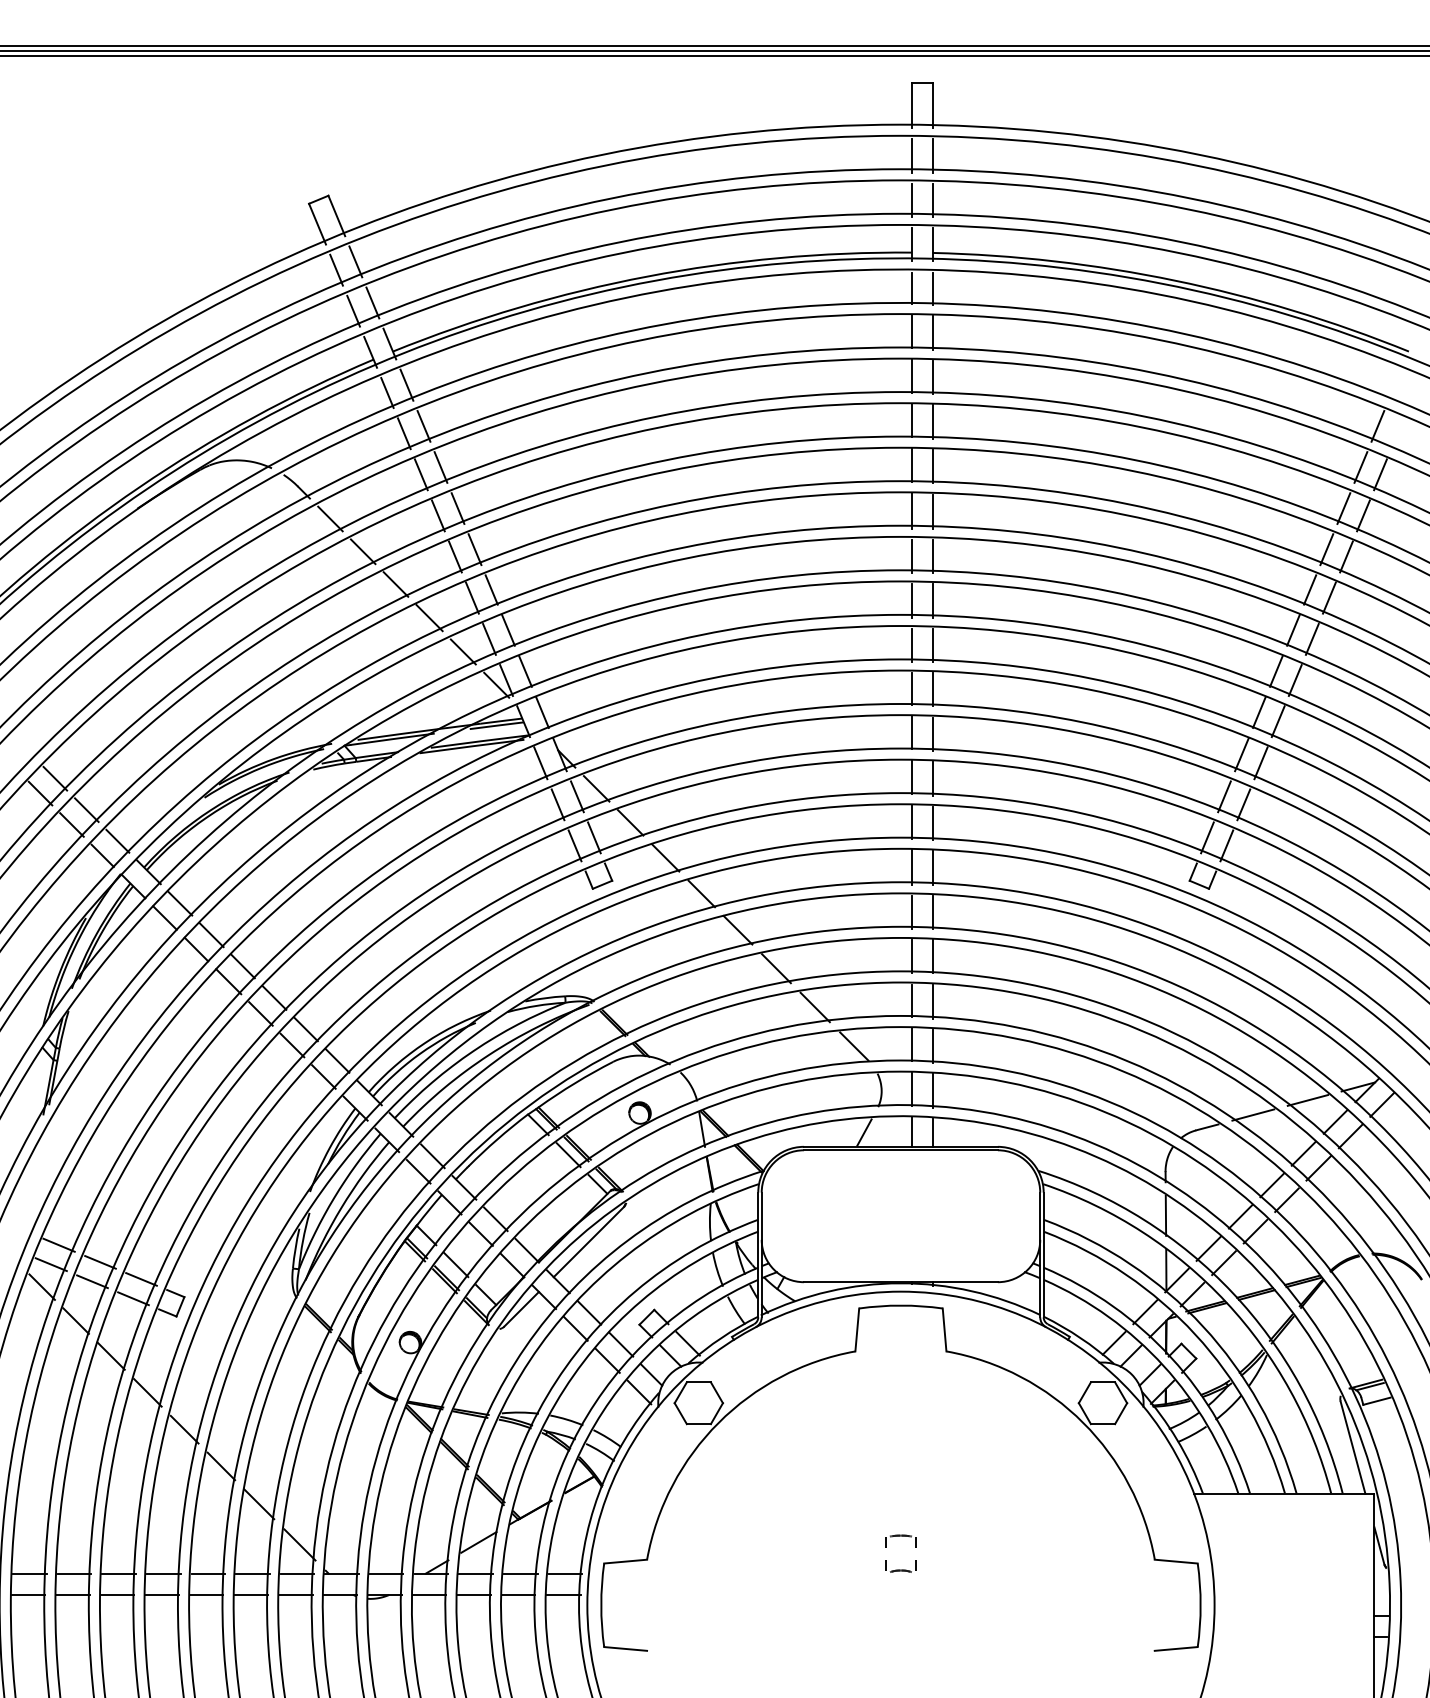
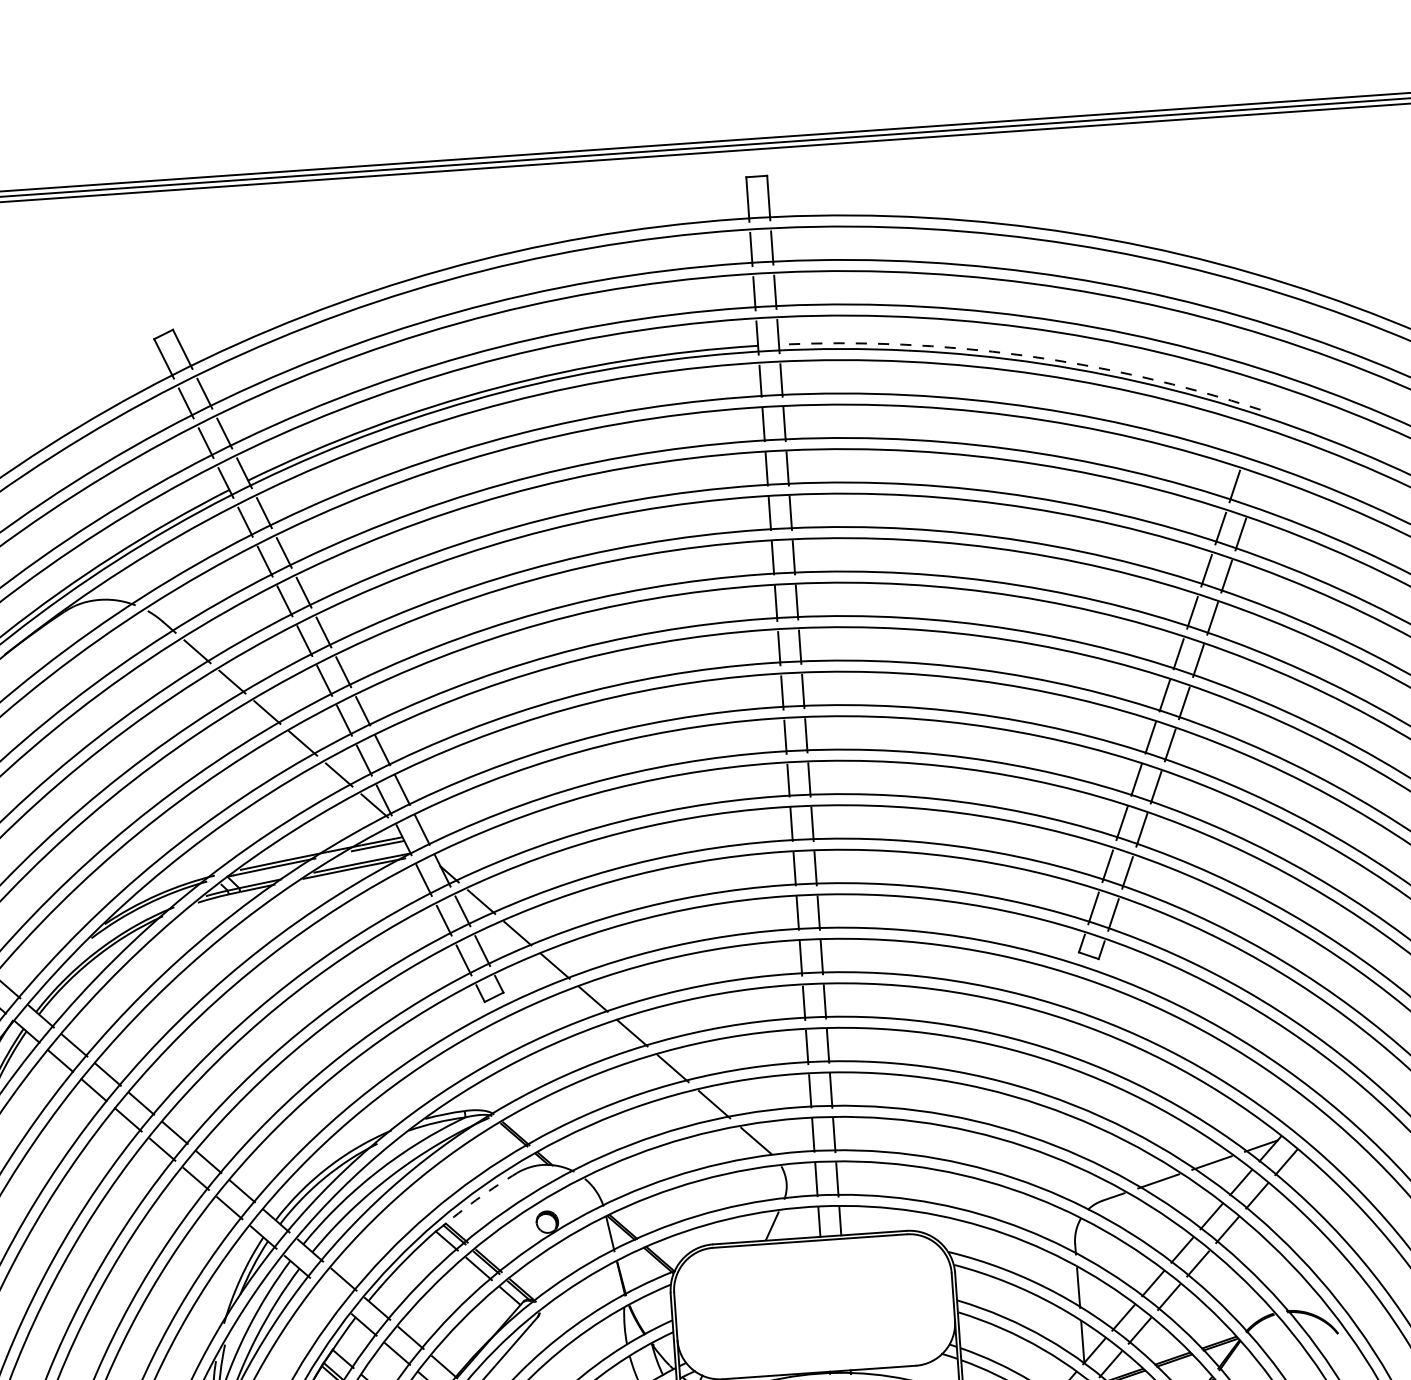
arc: (1175, 280) -> (1022, 355), solid -> dashed
arc: (575, 1083) -> (481, 1197), solid -> dashed
line: (418, 1171) -> (330, 1295), removed

